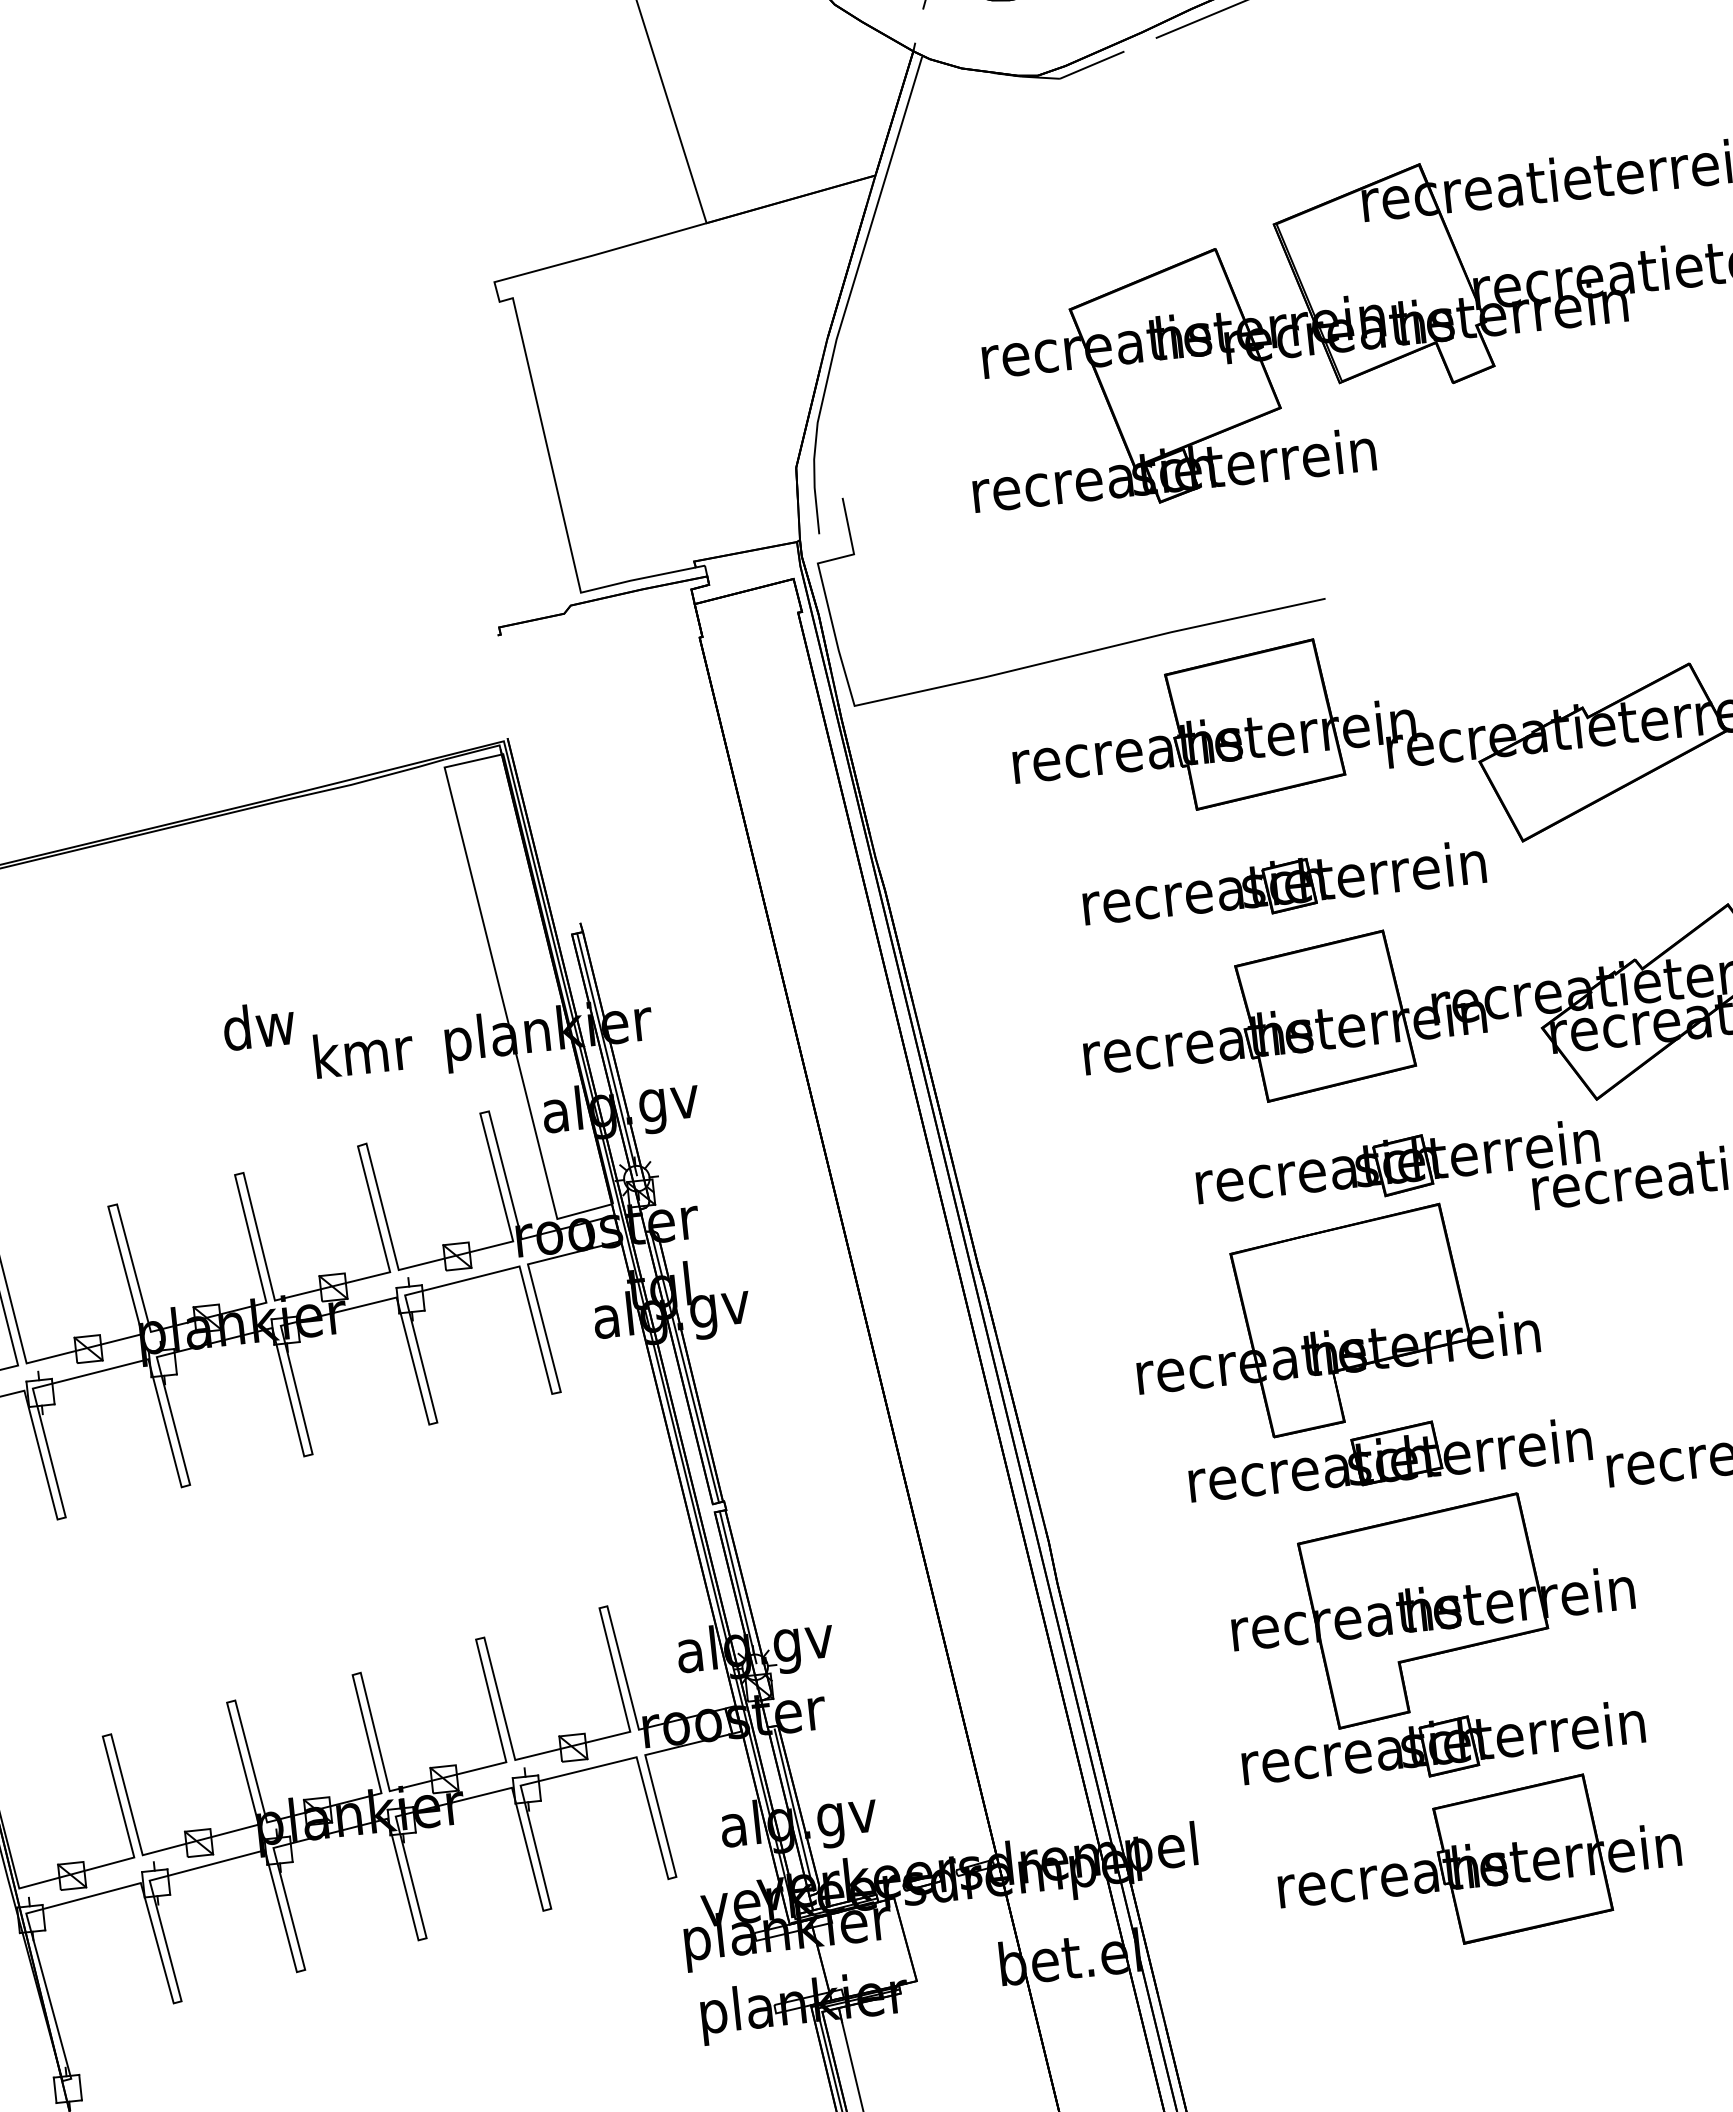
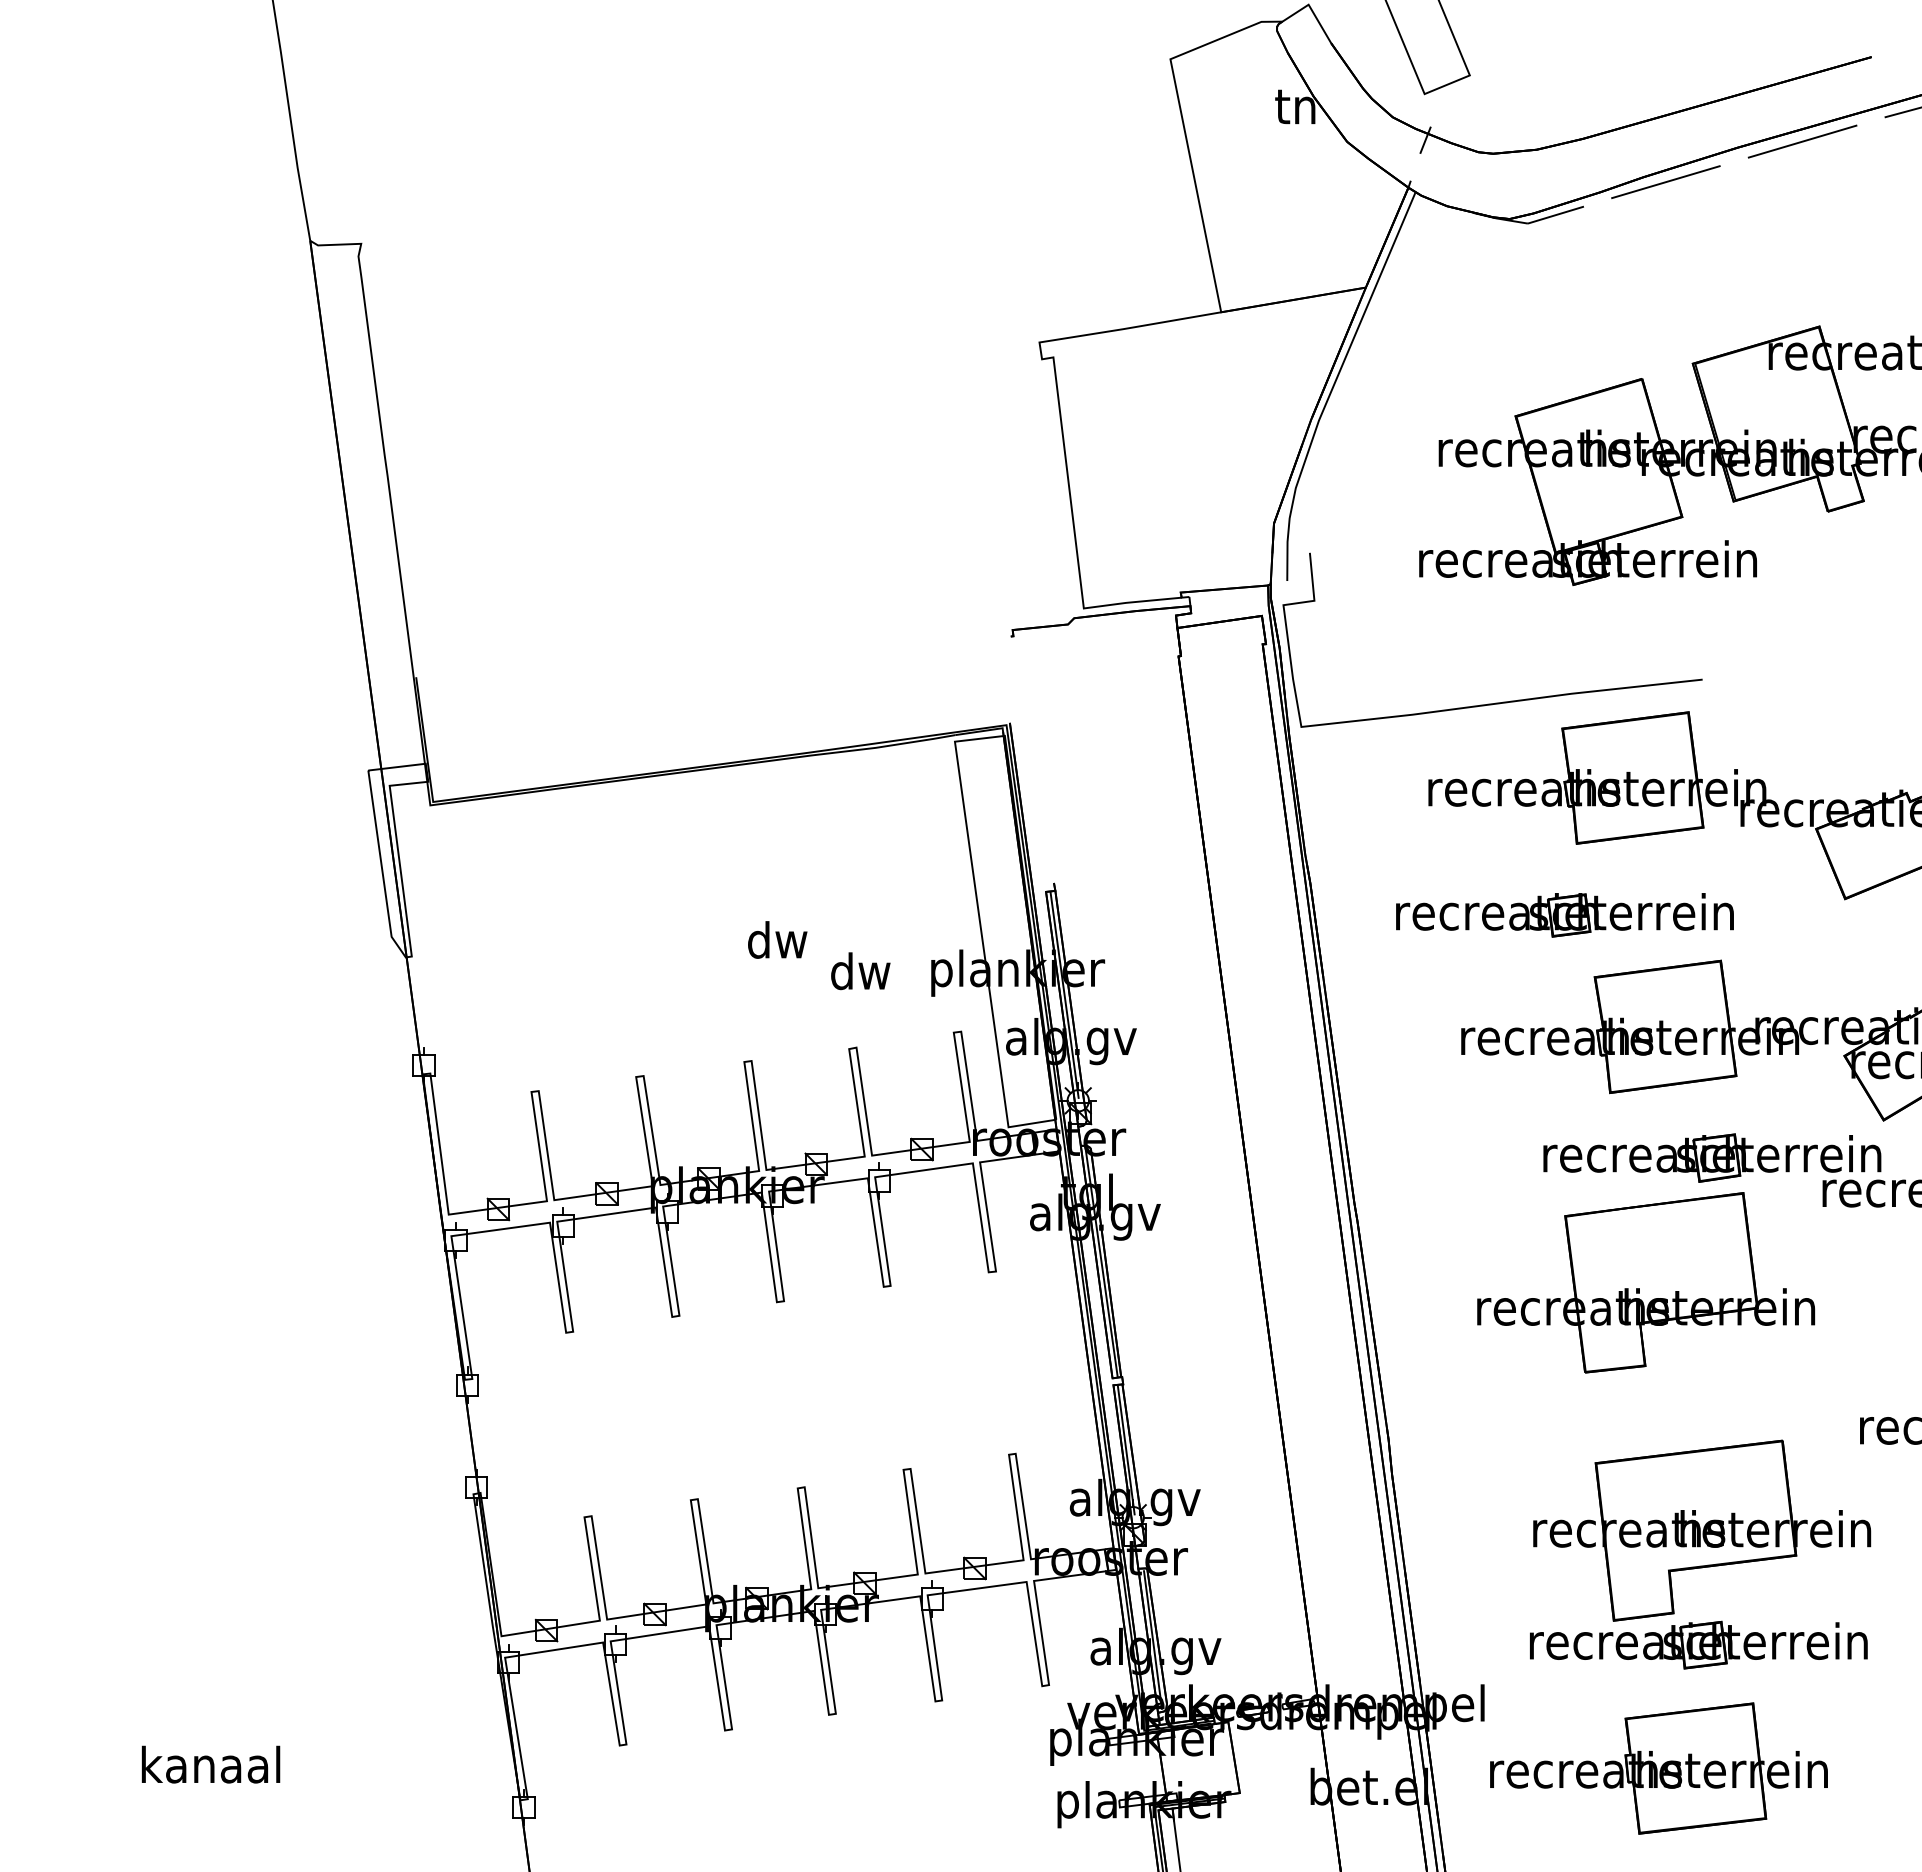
part: (1284, 886) -> (1564, 915), moved
text: (363, 1052) -> (862, 971), kmr -> dw
part: (1389, 1453) -> (1679, 1396), removed
part: (1478, 1863) -> (1658, 1768), moved

